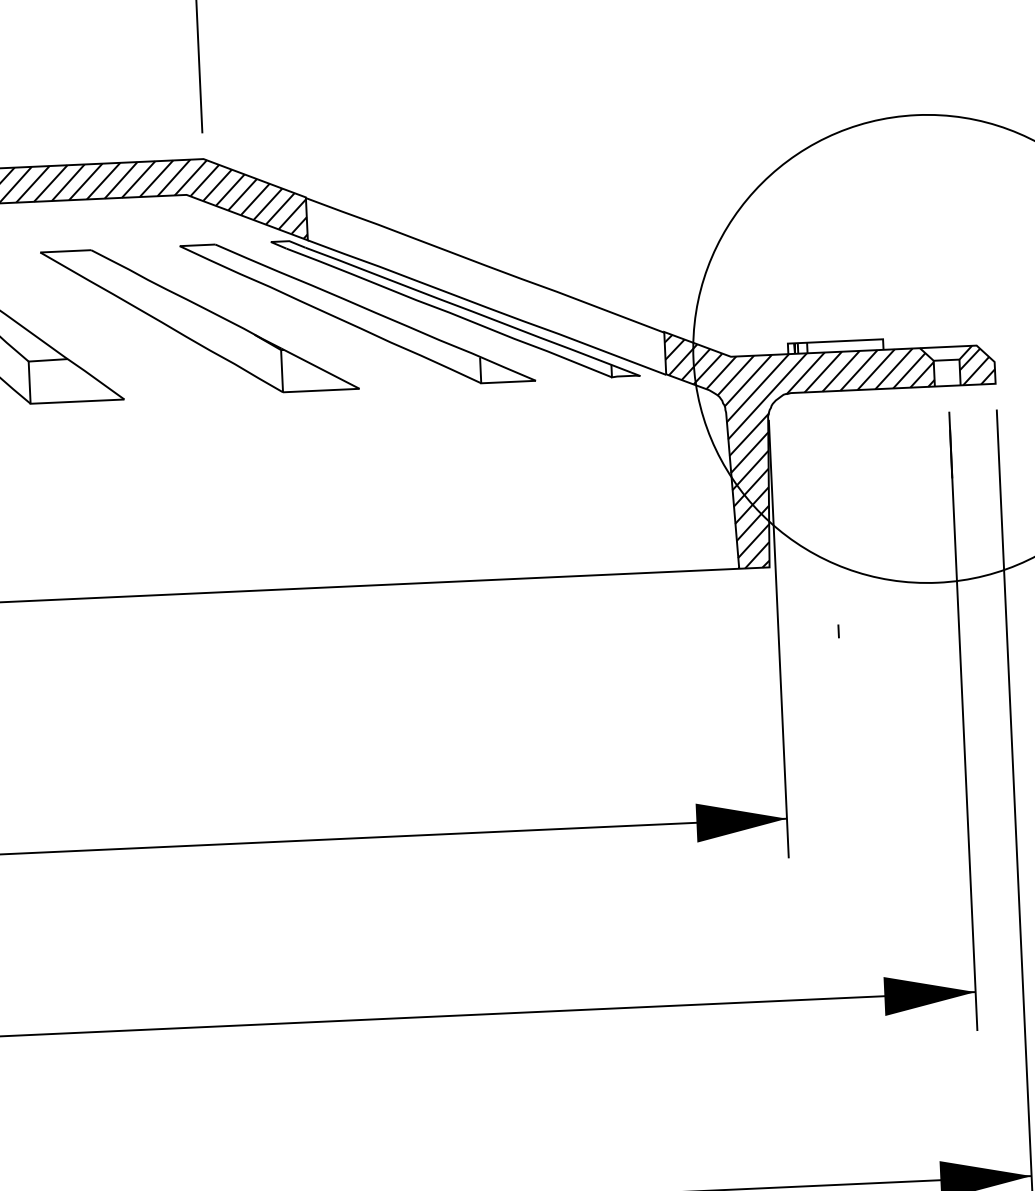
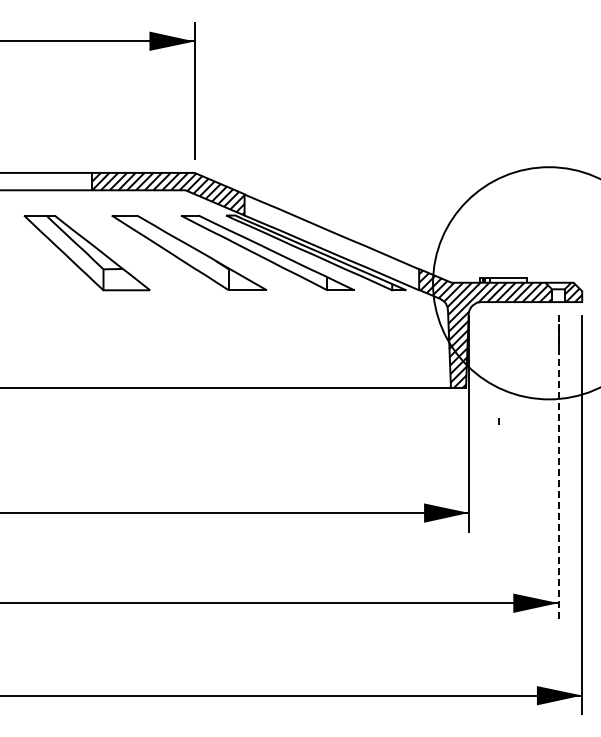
line: (963, 721) -> (558, 468), solid -> dashed

